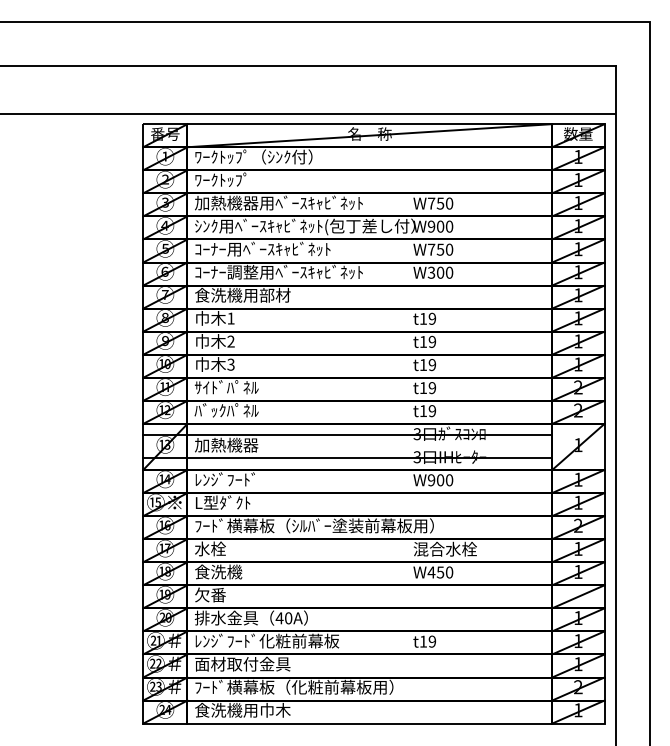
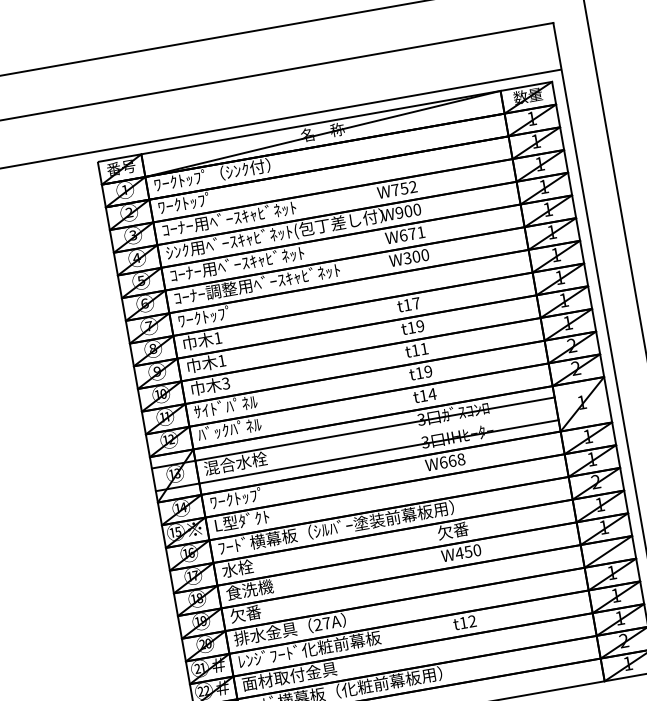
text: (278, 202) -> (244, 215), 加熱機器用ﾍﾞｰｽｷｬﾋﾞﾈｯﾄ -> ｺｰﾅｰ用ﾍﾞｰｽｷｬﾋﾞﾈｯﾄ
text: (449, 203) -> (413, 186), W750 -> W752
text: (440, 249) -> (412, 233), W750 -> W671
text: (242, 294) -> (225, 312), 食洗機用部材 -> ﾜｰｸﾄｯﾌﾟ
text: (432, 318) -> (416, 303), t19 -> t17
text: (230, 341) -> (221, 360), 2 -> 1
text: (432, 365) -> (424, 349), t19 -> t11
text: (432, 411) -> (432, 394), t19 -> t14
text: (226, 444) -> (235, 462), 加熱機器 -> 混合水栓
text: (224, 479) -> (239, 497), ﾚﾝｼﾞﾌｰﾄﾞ -> ﾜｰｸﾄｯﾌﾟ
text: (440, 480) -> (452, 461), W900 -> W668
text: (444, 548) -> (468, 527), 混合水栓 -> 欠番
text: (283, 618) -> (321, 624), 40A -> 27A
text: (432, 641) -> (472, 621), t19 -> t12

